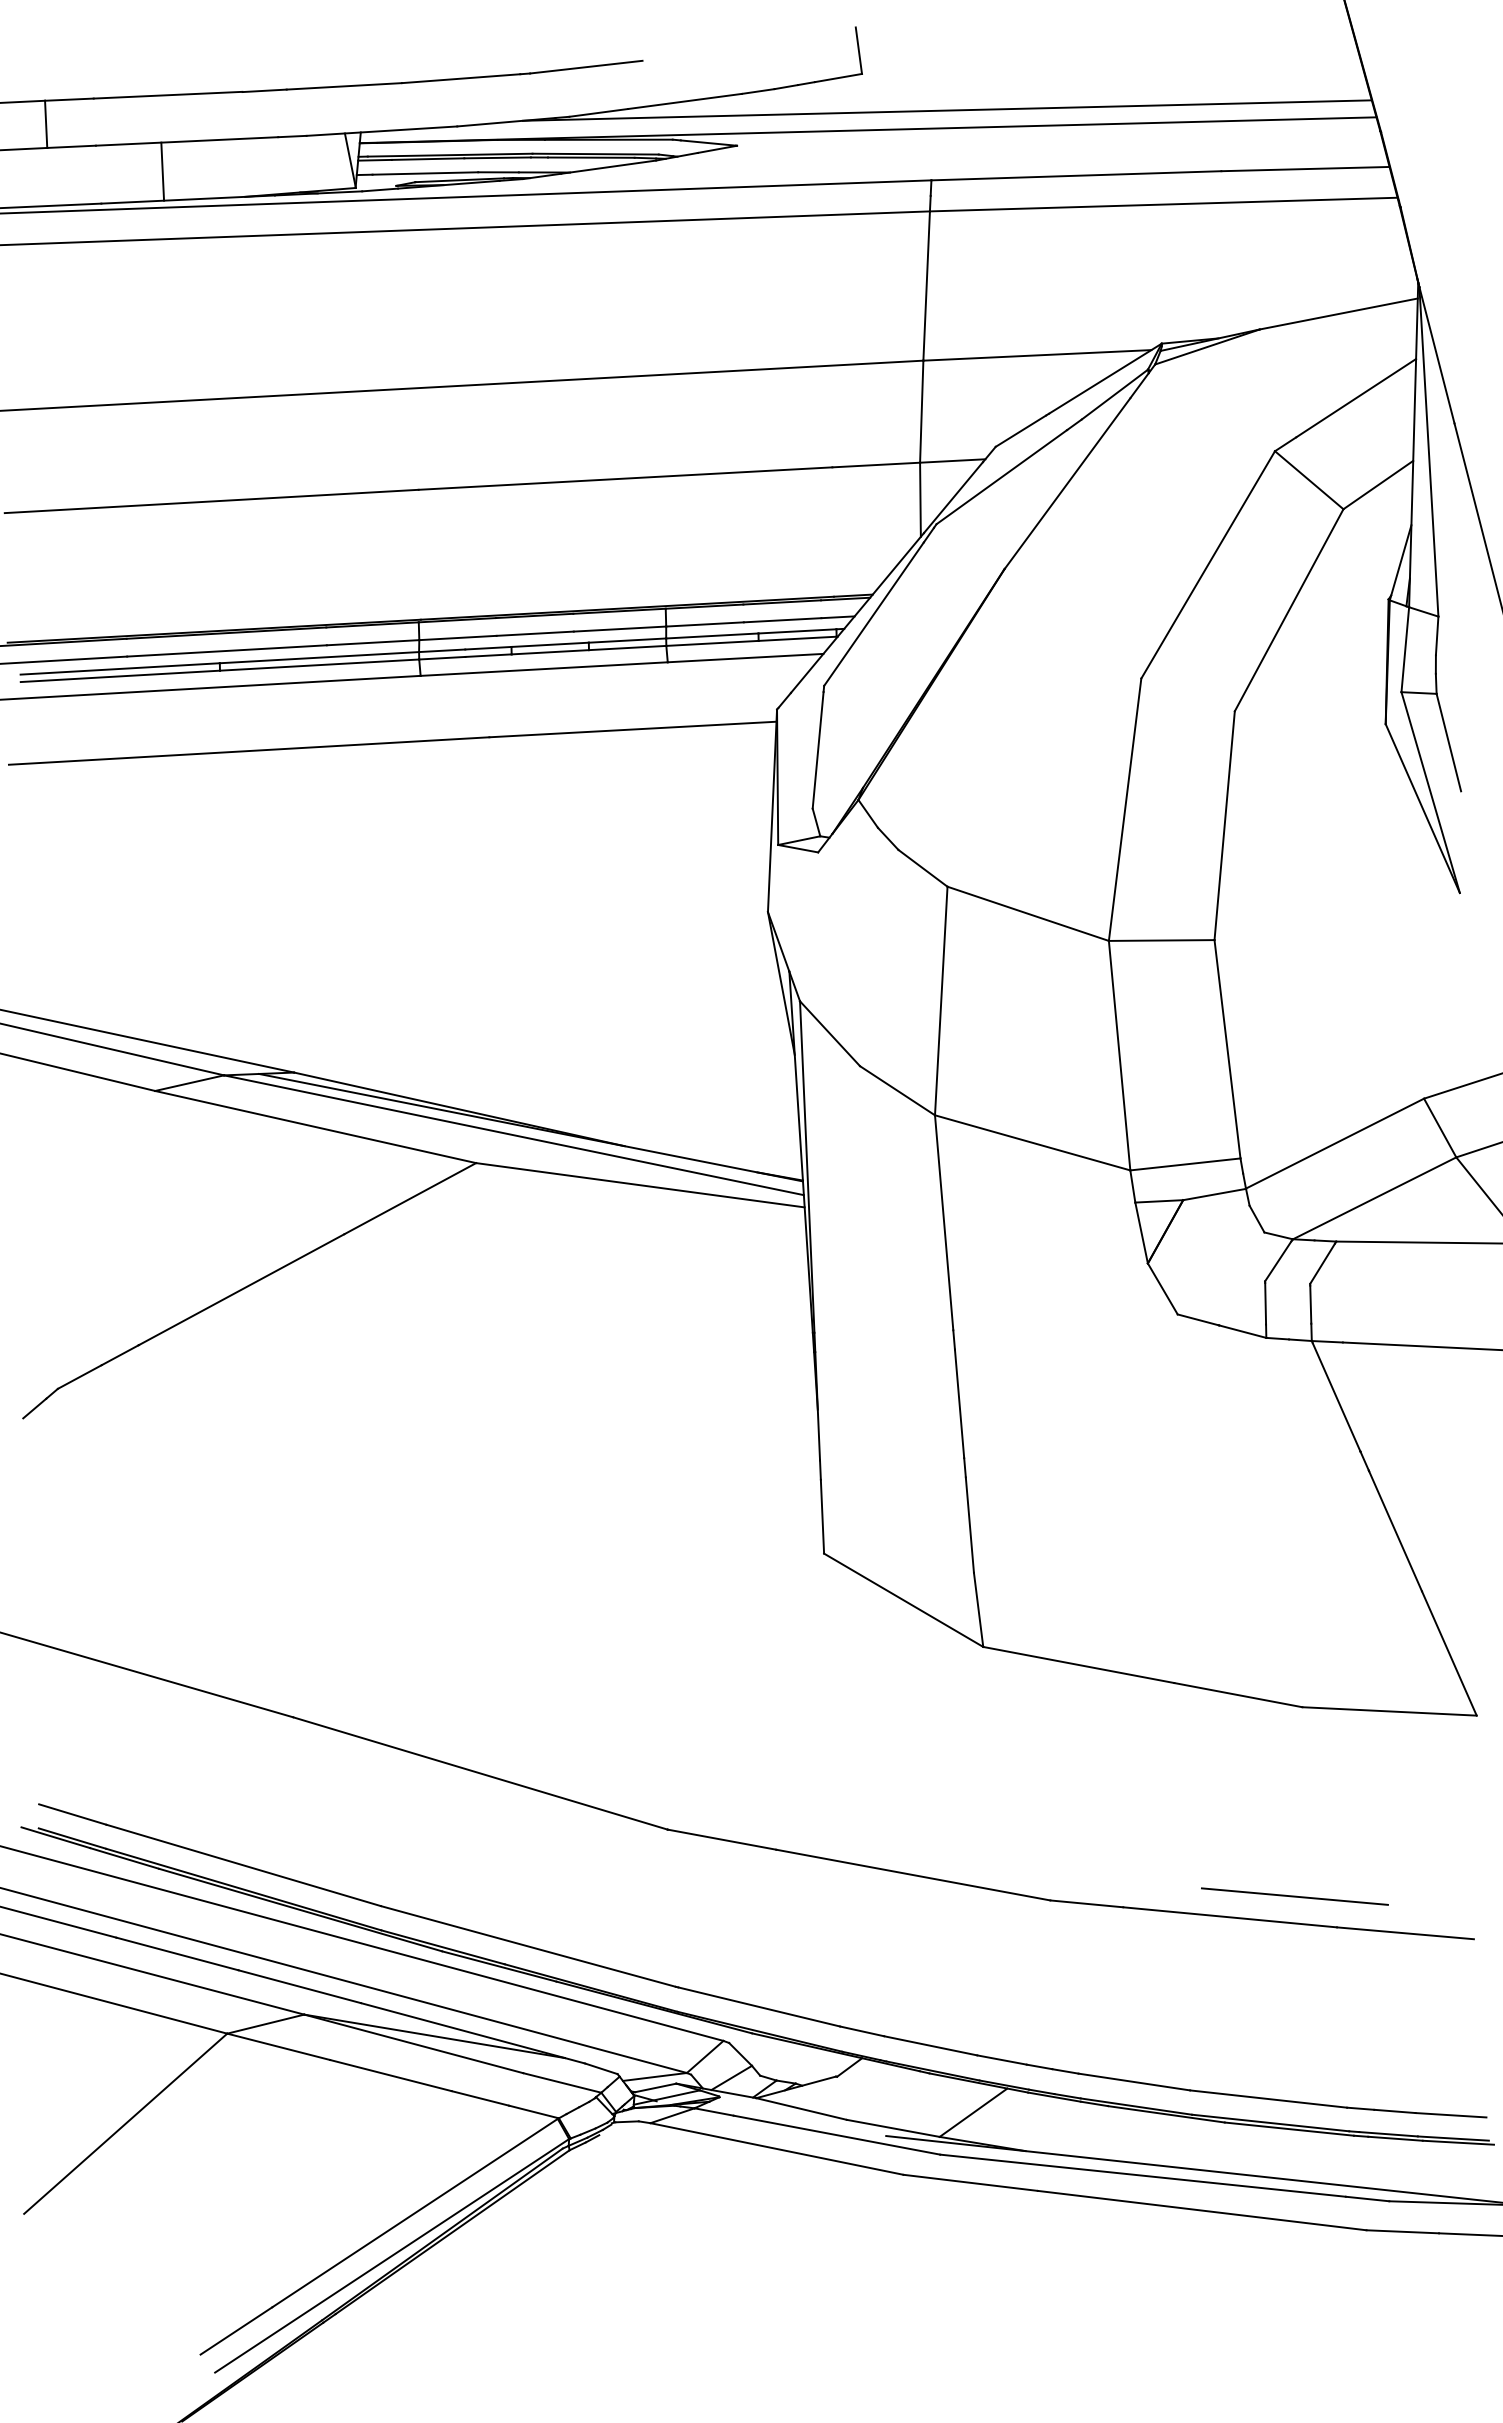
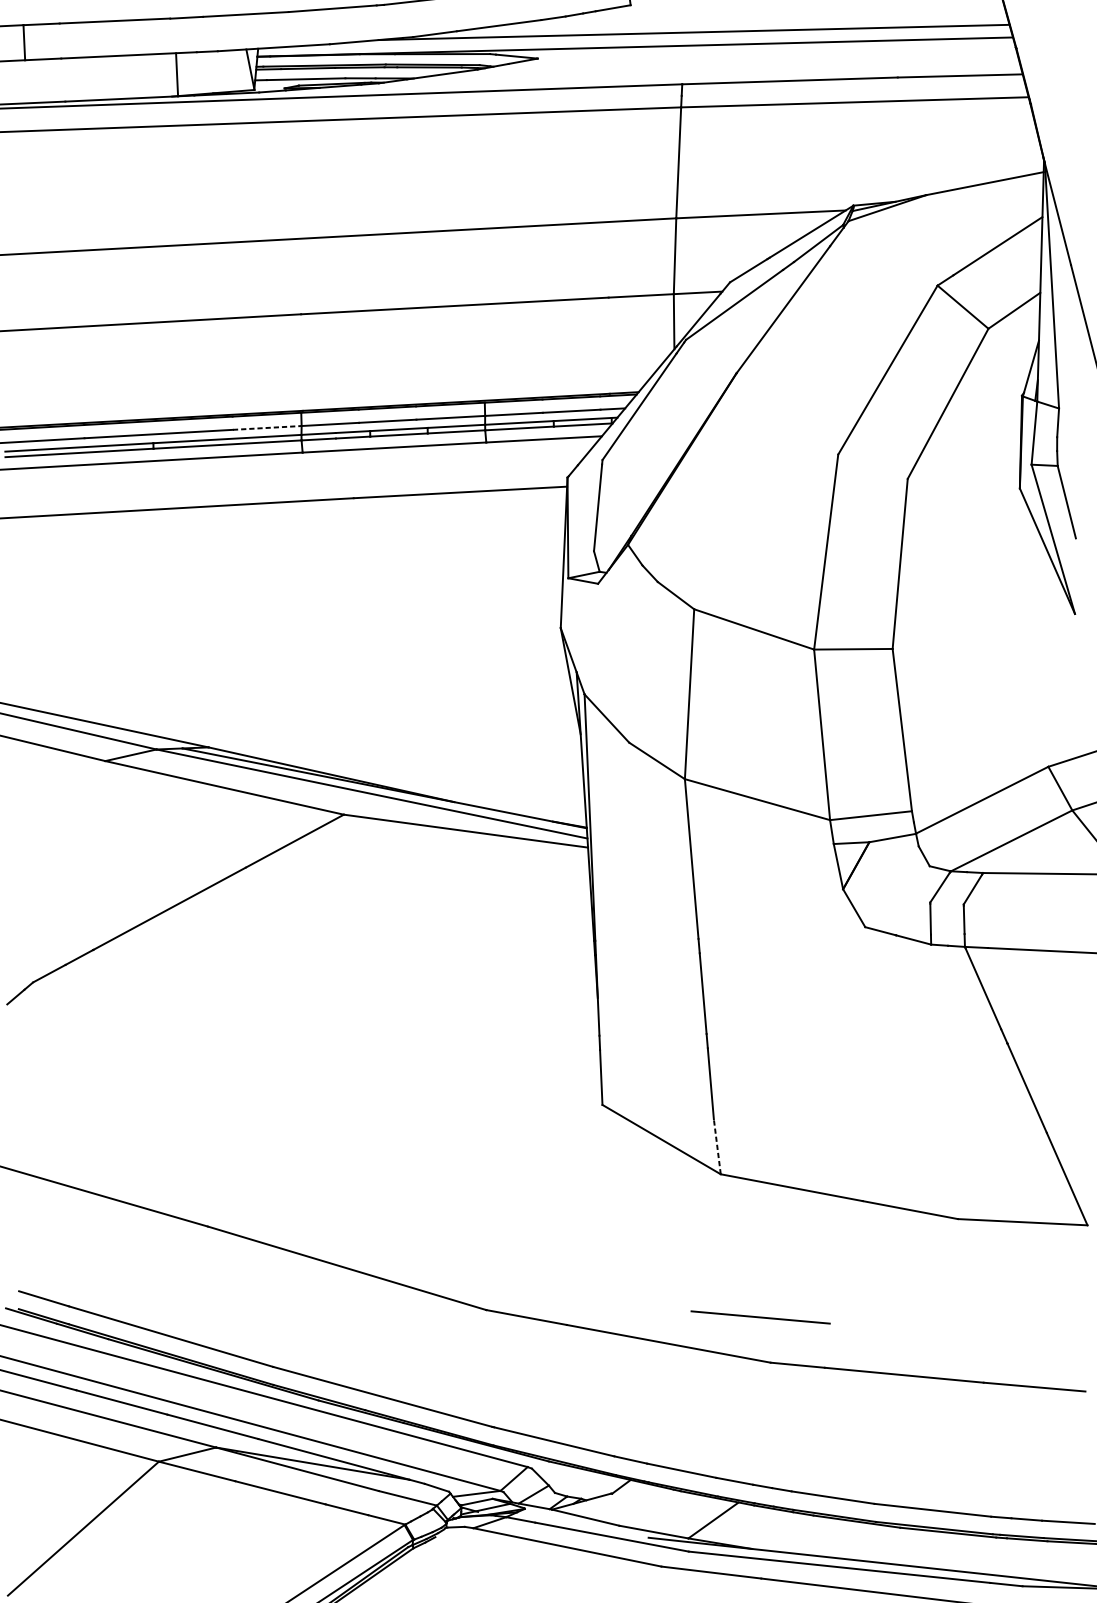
line: (162, 171) -> (176, 74), moved
line: (373, 642) -> (267, 427), solid -> dashed
line: (978, 1609) -> (717, 1146), solid -> dashed
line: (1294, 1896) -> (760, 1317), moved

